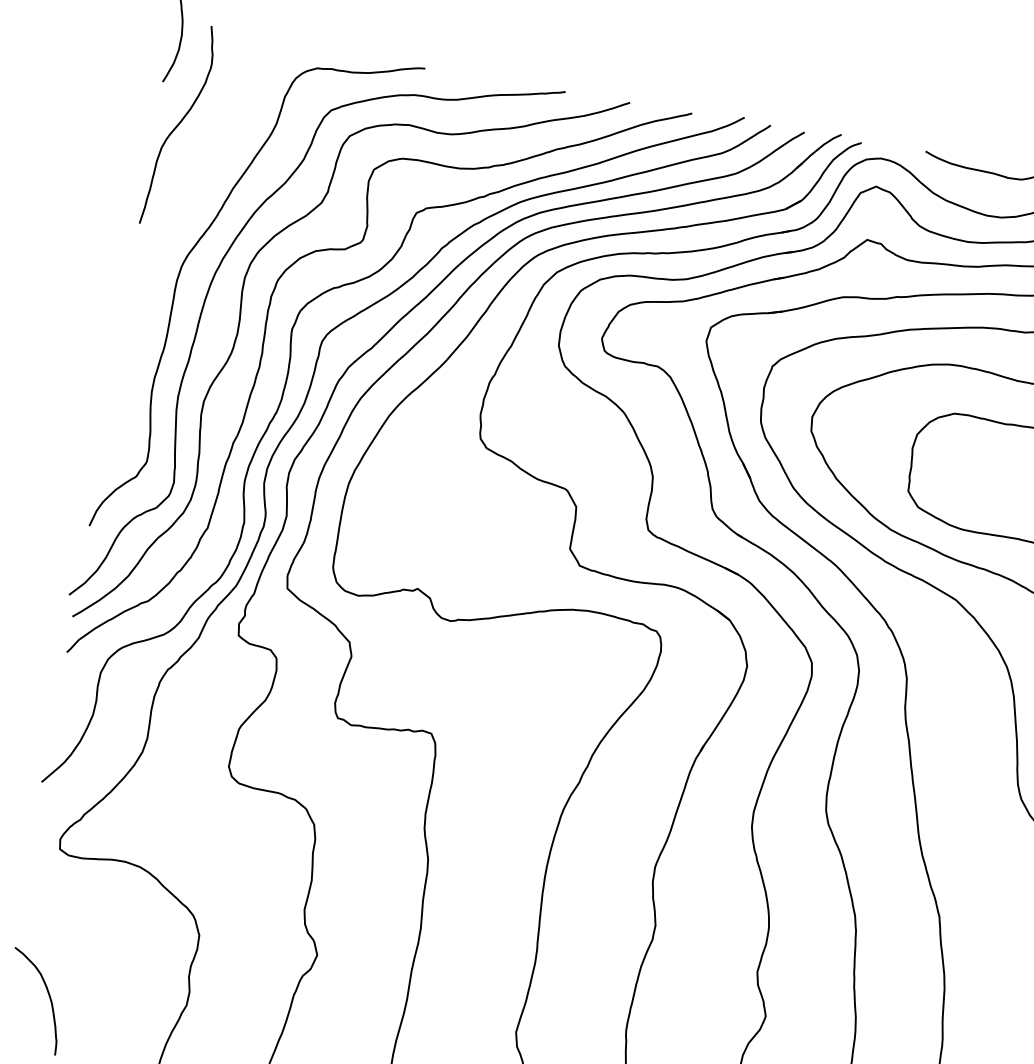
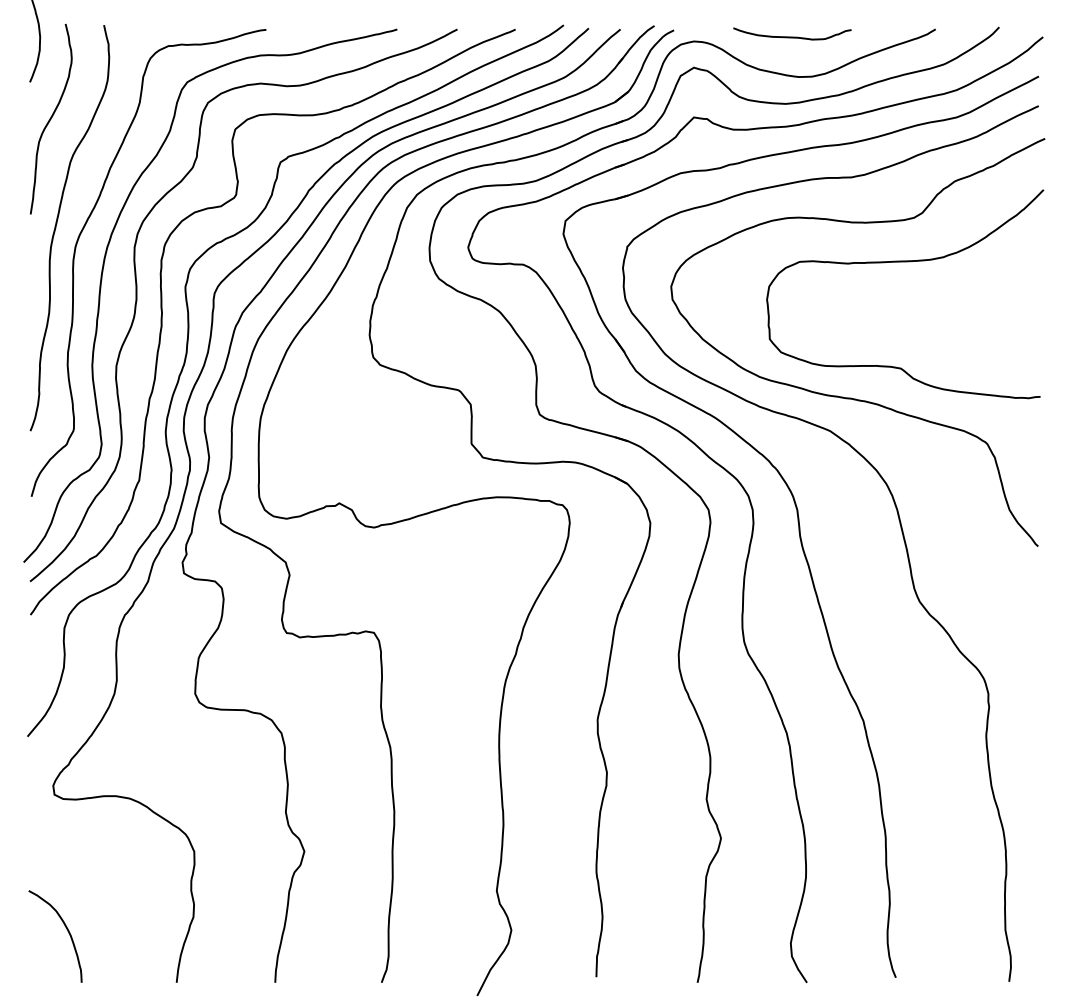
curve: (166, 238) -> (57, 223), added

